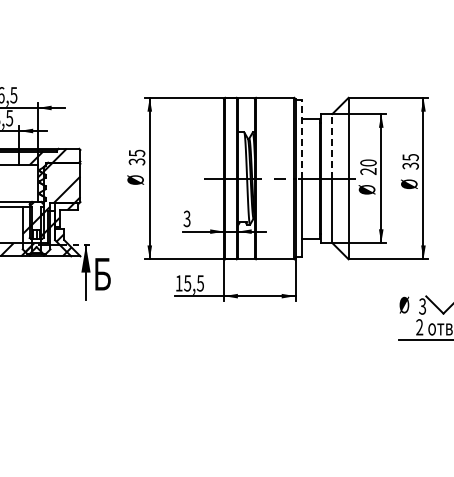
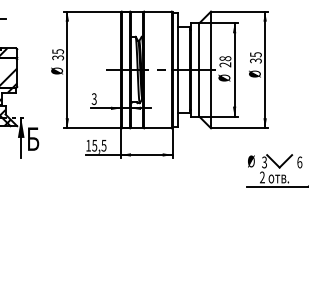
line: (302, 138) -> (177, 40), dashed -> solid
line: (332, 145) -> (199, 46), dashed -> solid
text: (368, 162) -> (225, 58), 20 -> 28

